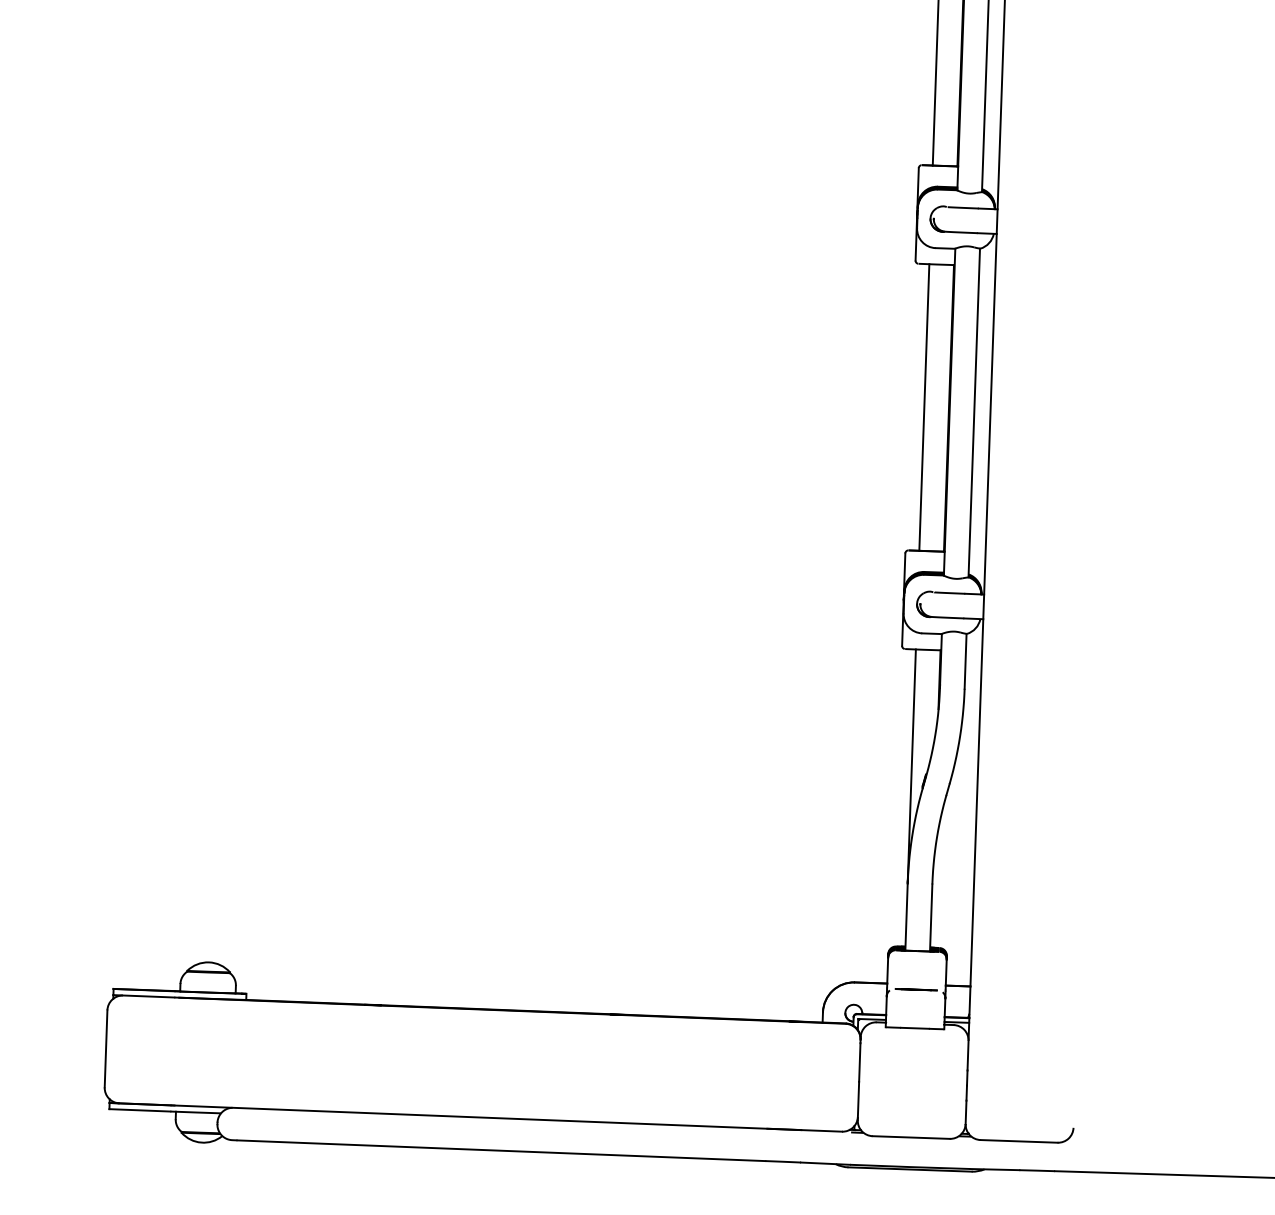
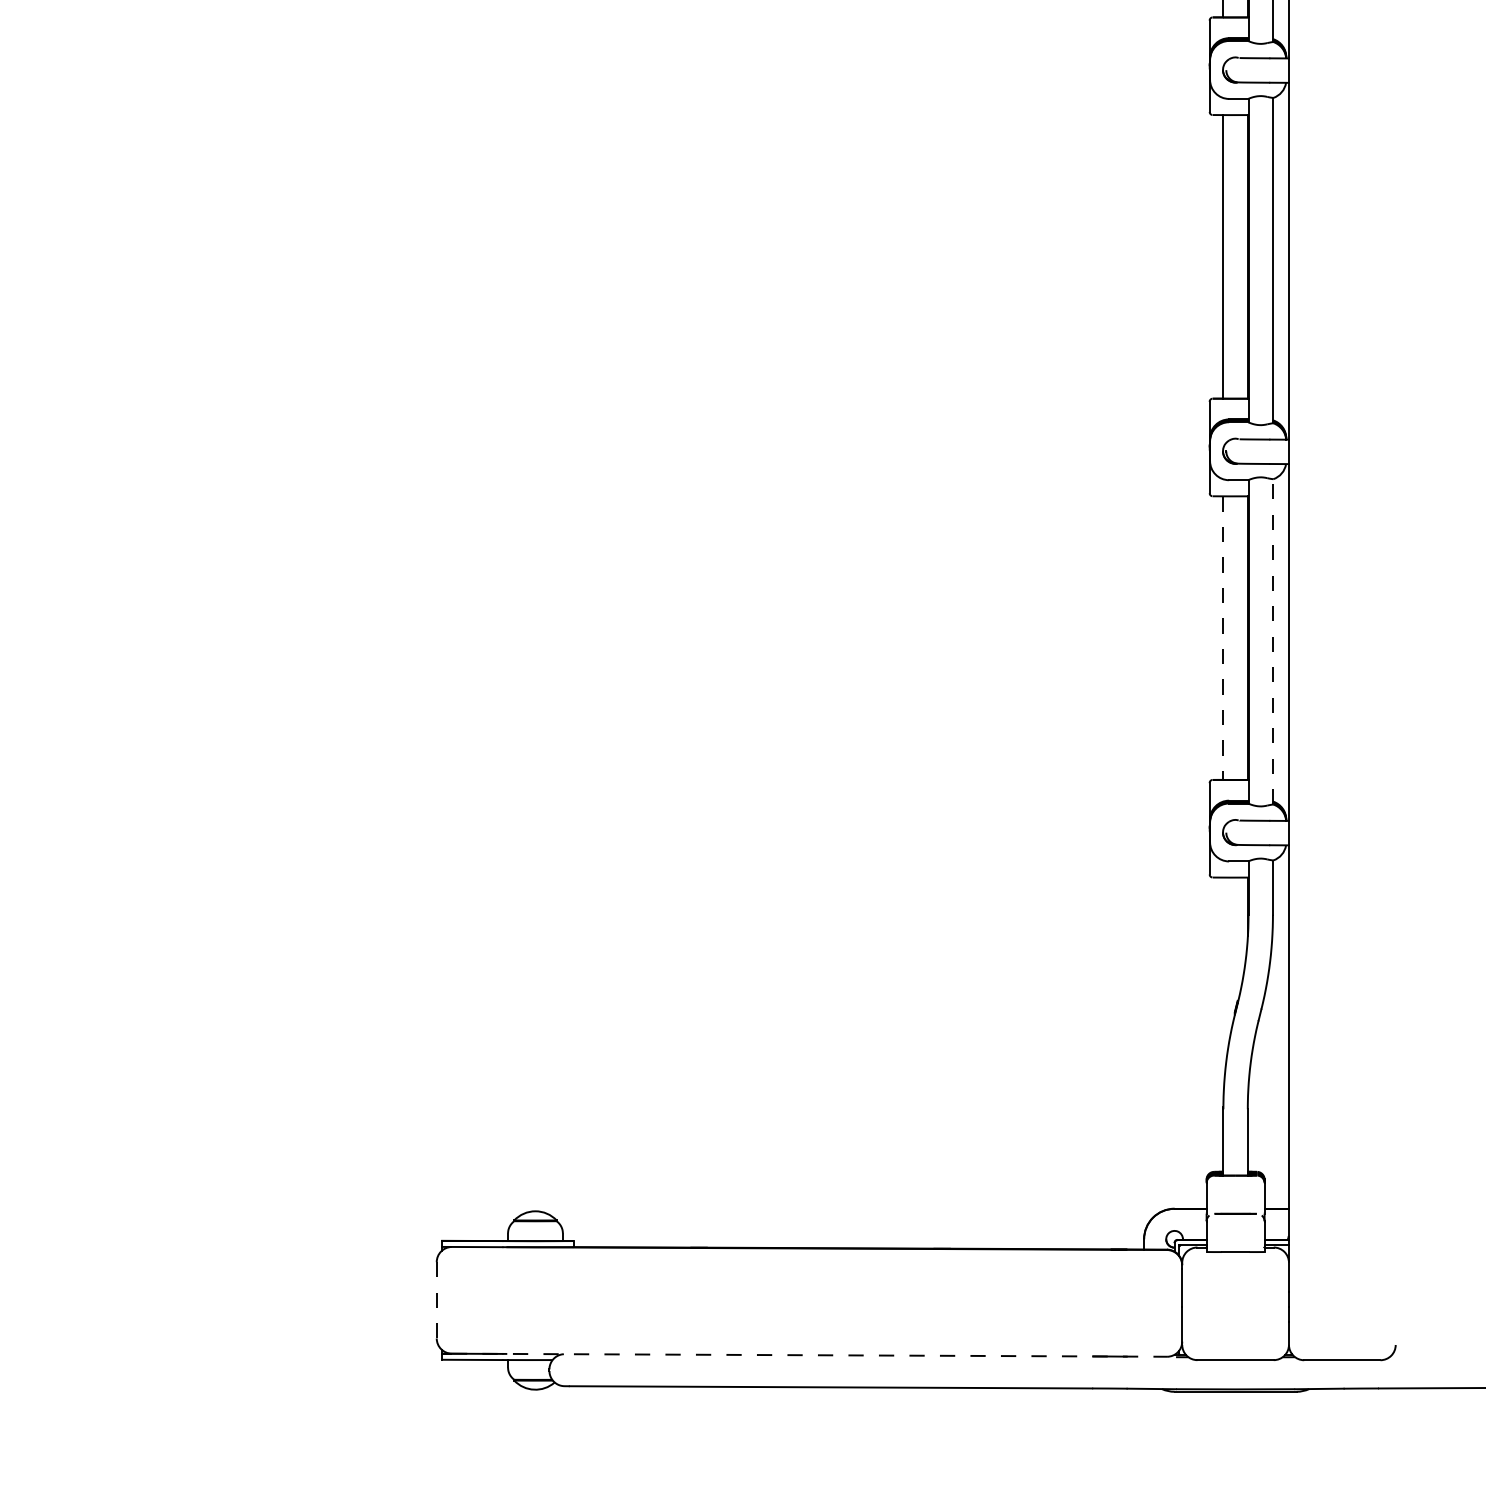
line: (924, 407) -> (1223, 638), solid -> dashed
line: (973, 412) -> (1272, 641), solid -> dashed
line: (911, 764) -> (1223, 991), removed
line: (105, 1049) -> (436, 1300), solid -> dashed
line: (480, 1117) -> (809, 1355), solid -> dashed

